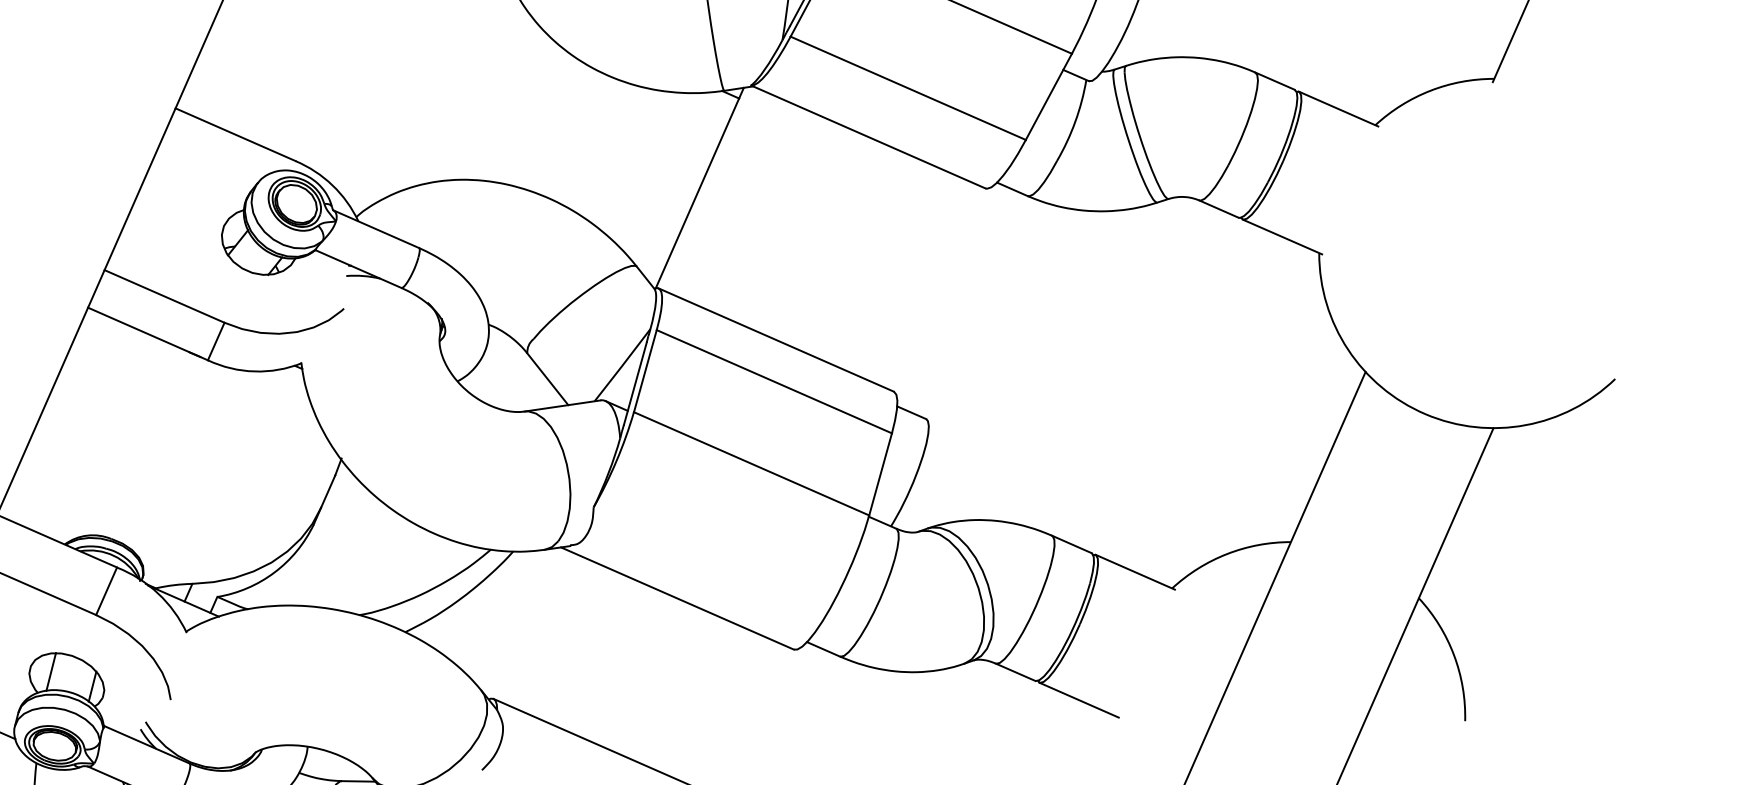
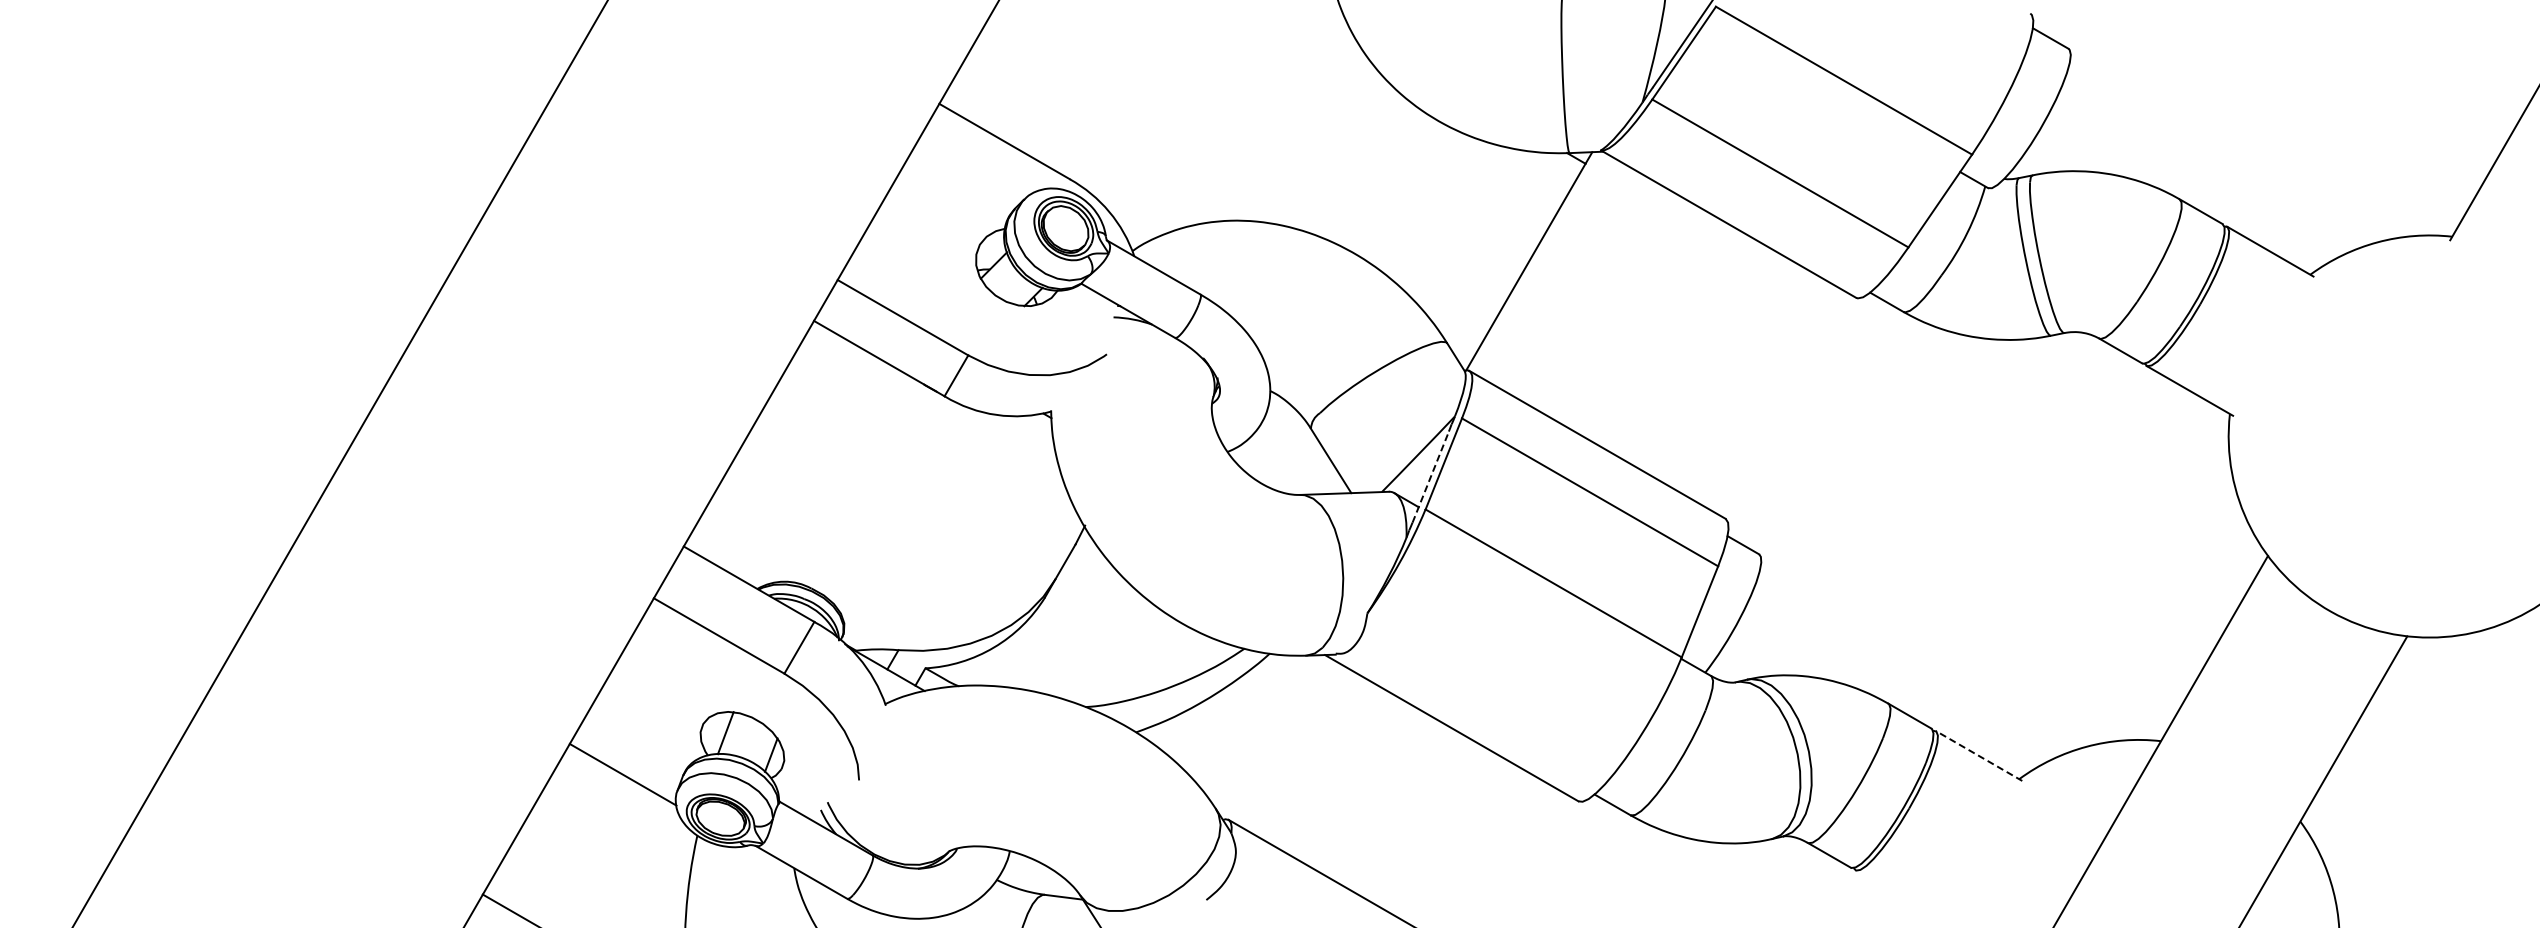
line: (635, 383) -> (1430, 476), solid -> dashed
line: (1135, 571) -> (1979, 755), solid -> dashed
line: (1079, 700) -> (1898, 895), removed

